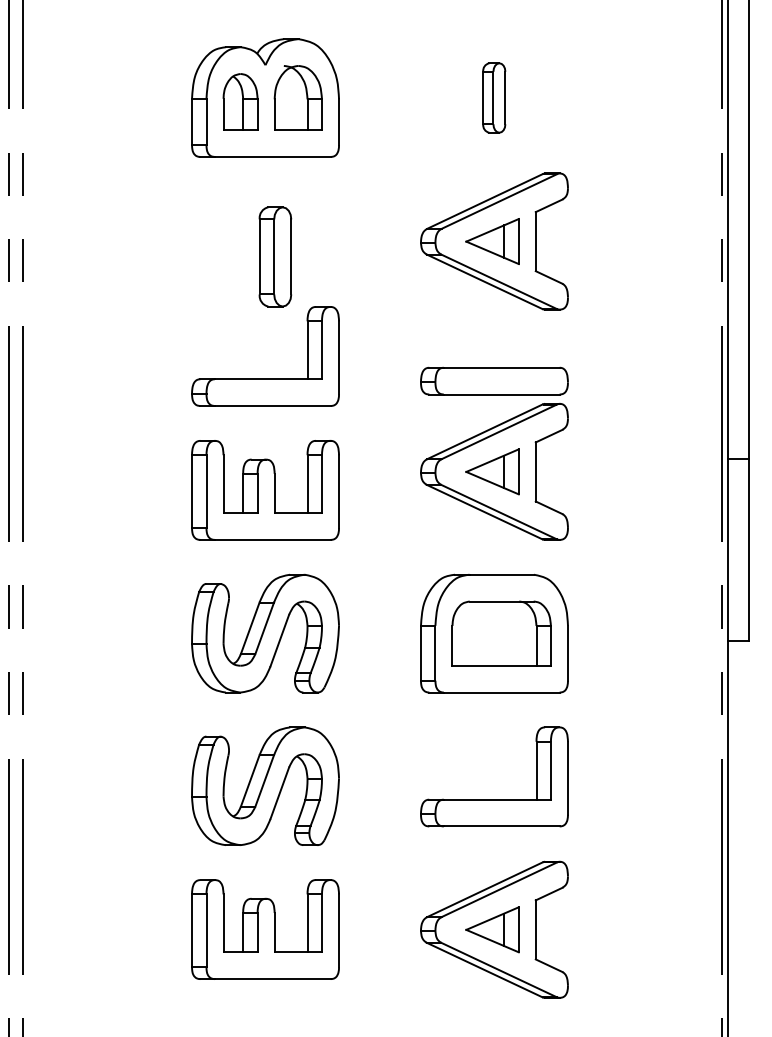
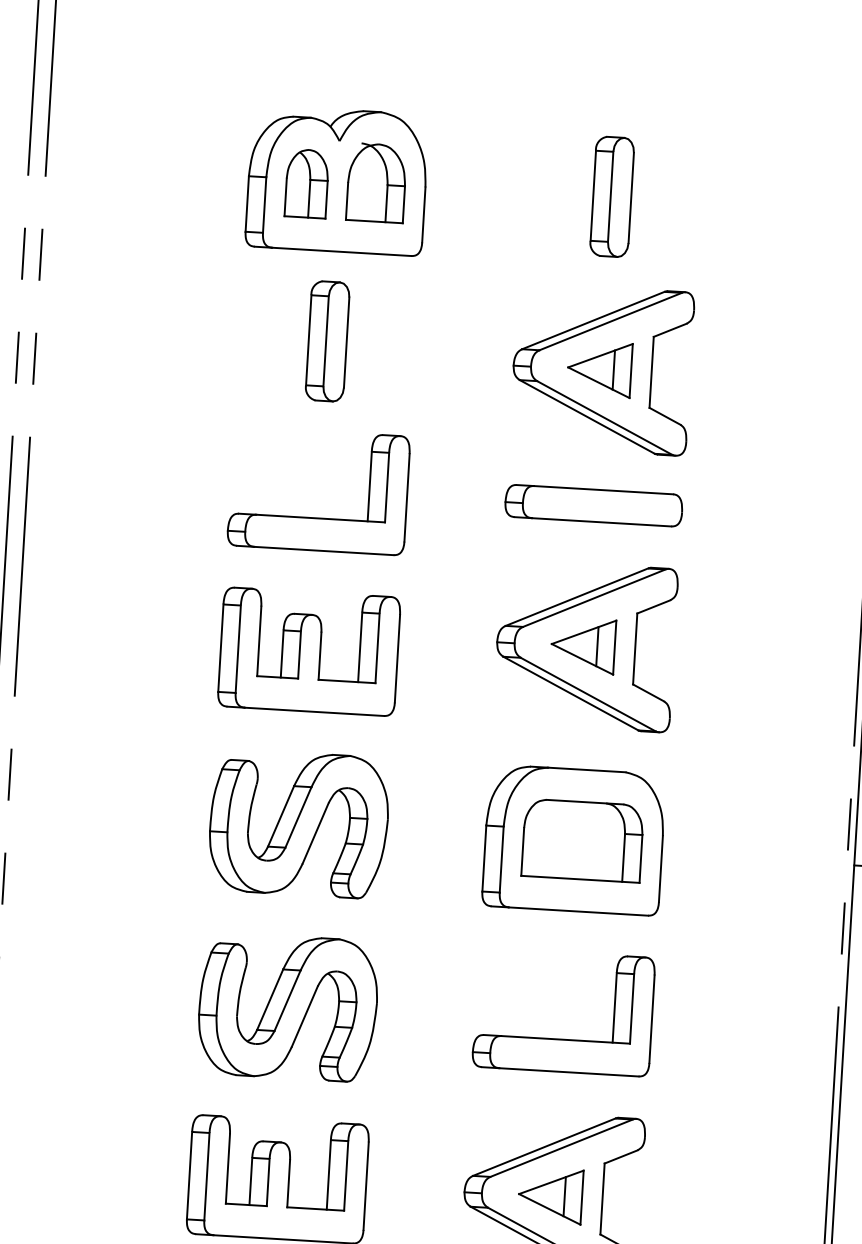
part: (493, 97) -> (611, 196), size x1.43
part: (275, 256) -> (327, 340), moved
part: (494, 380) -> (593, 504), moved

